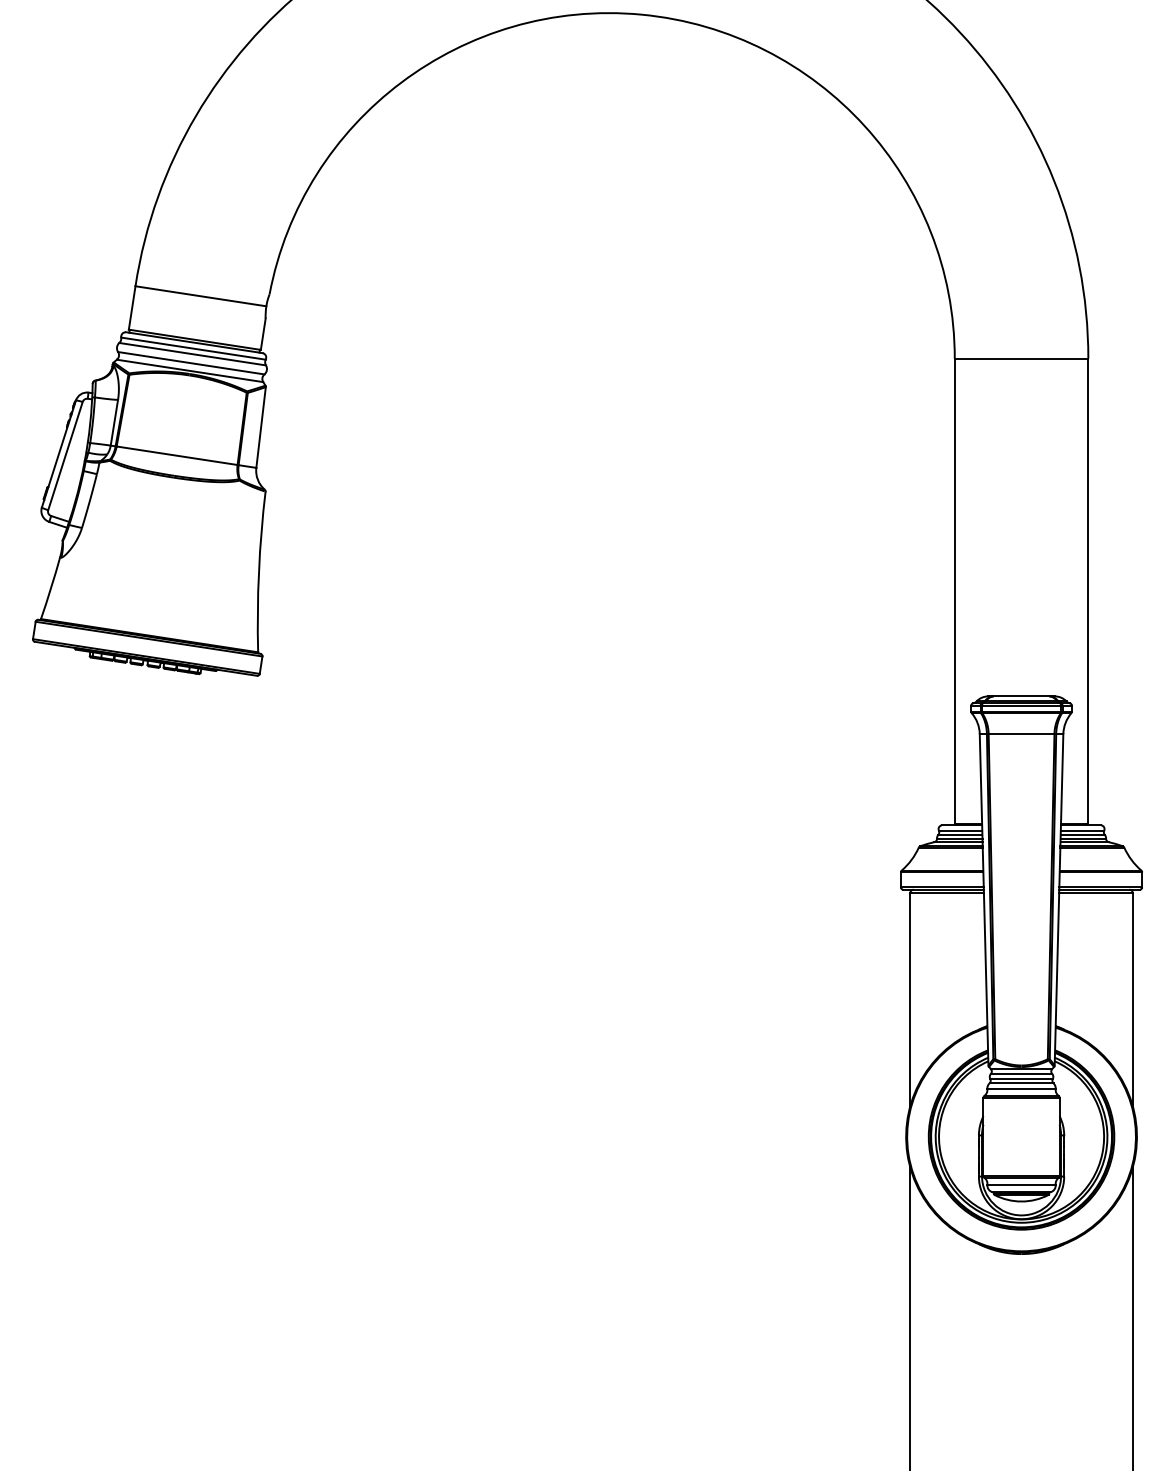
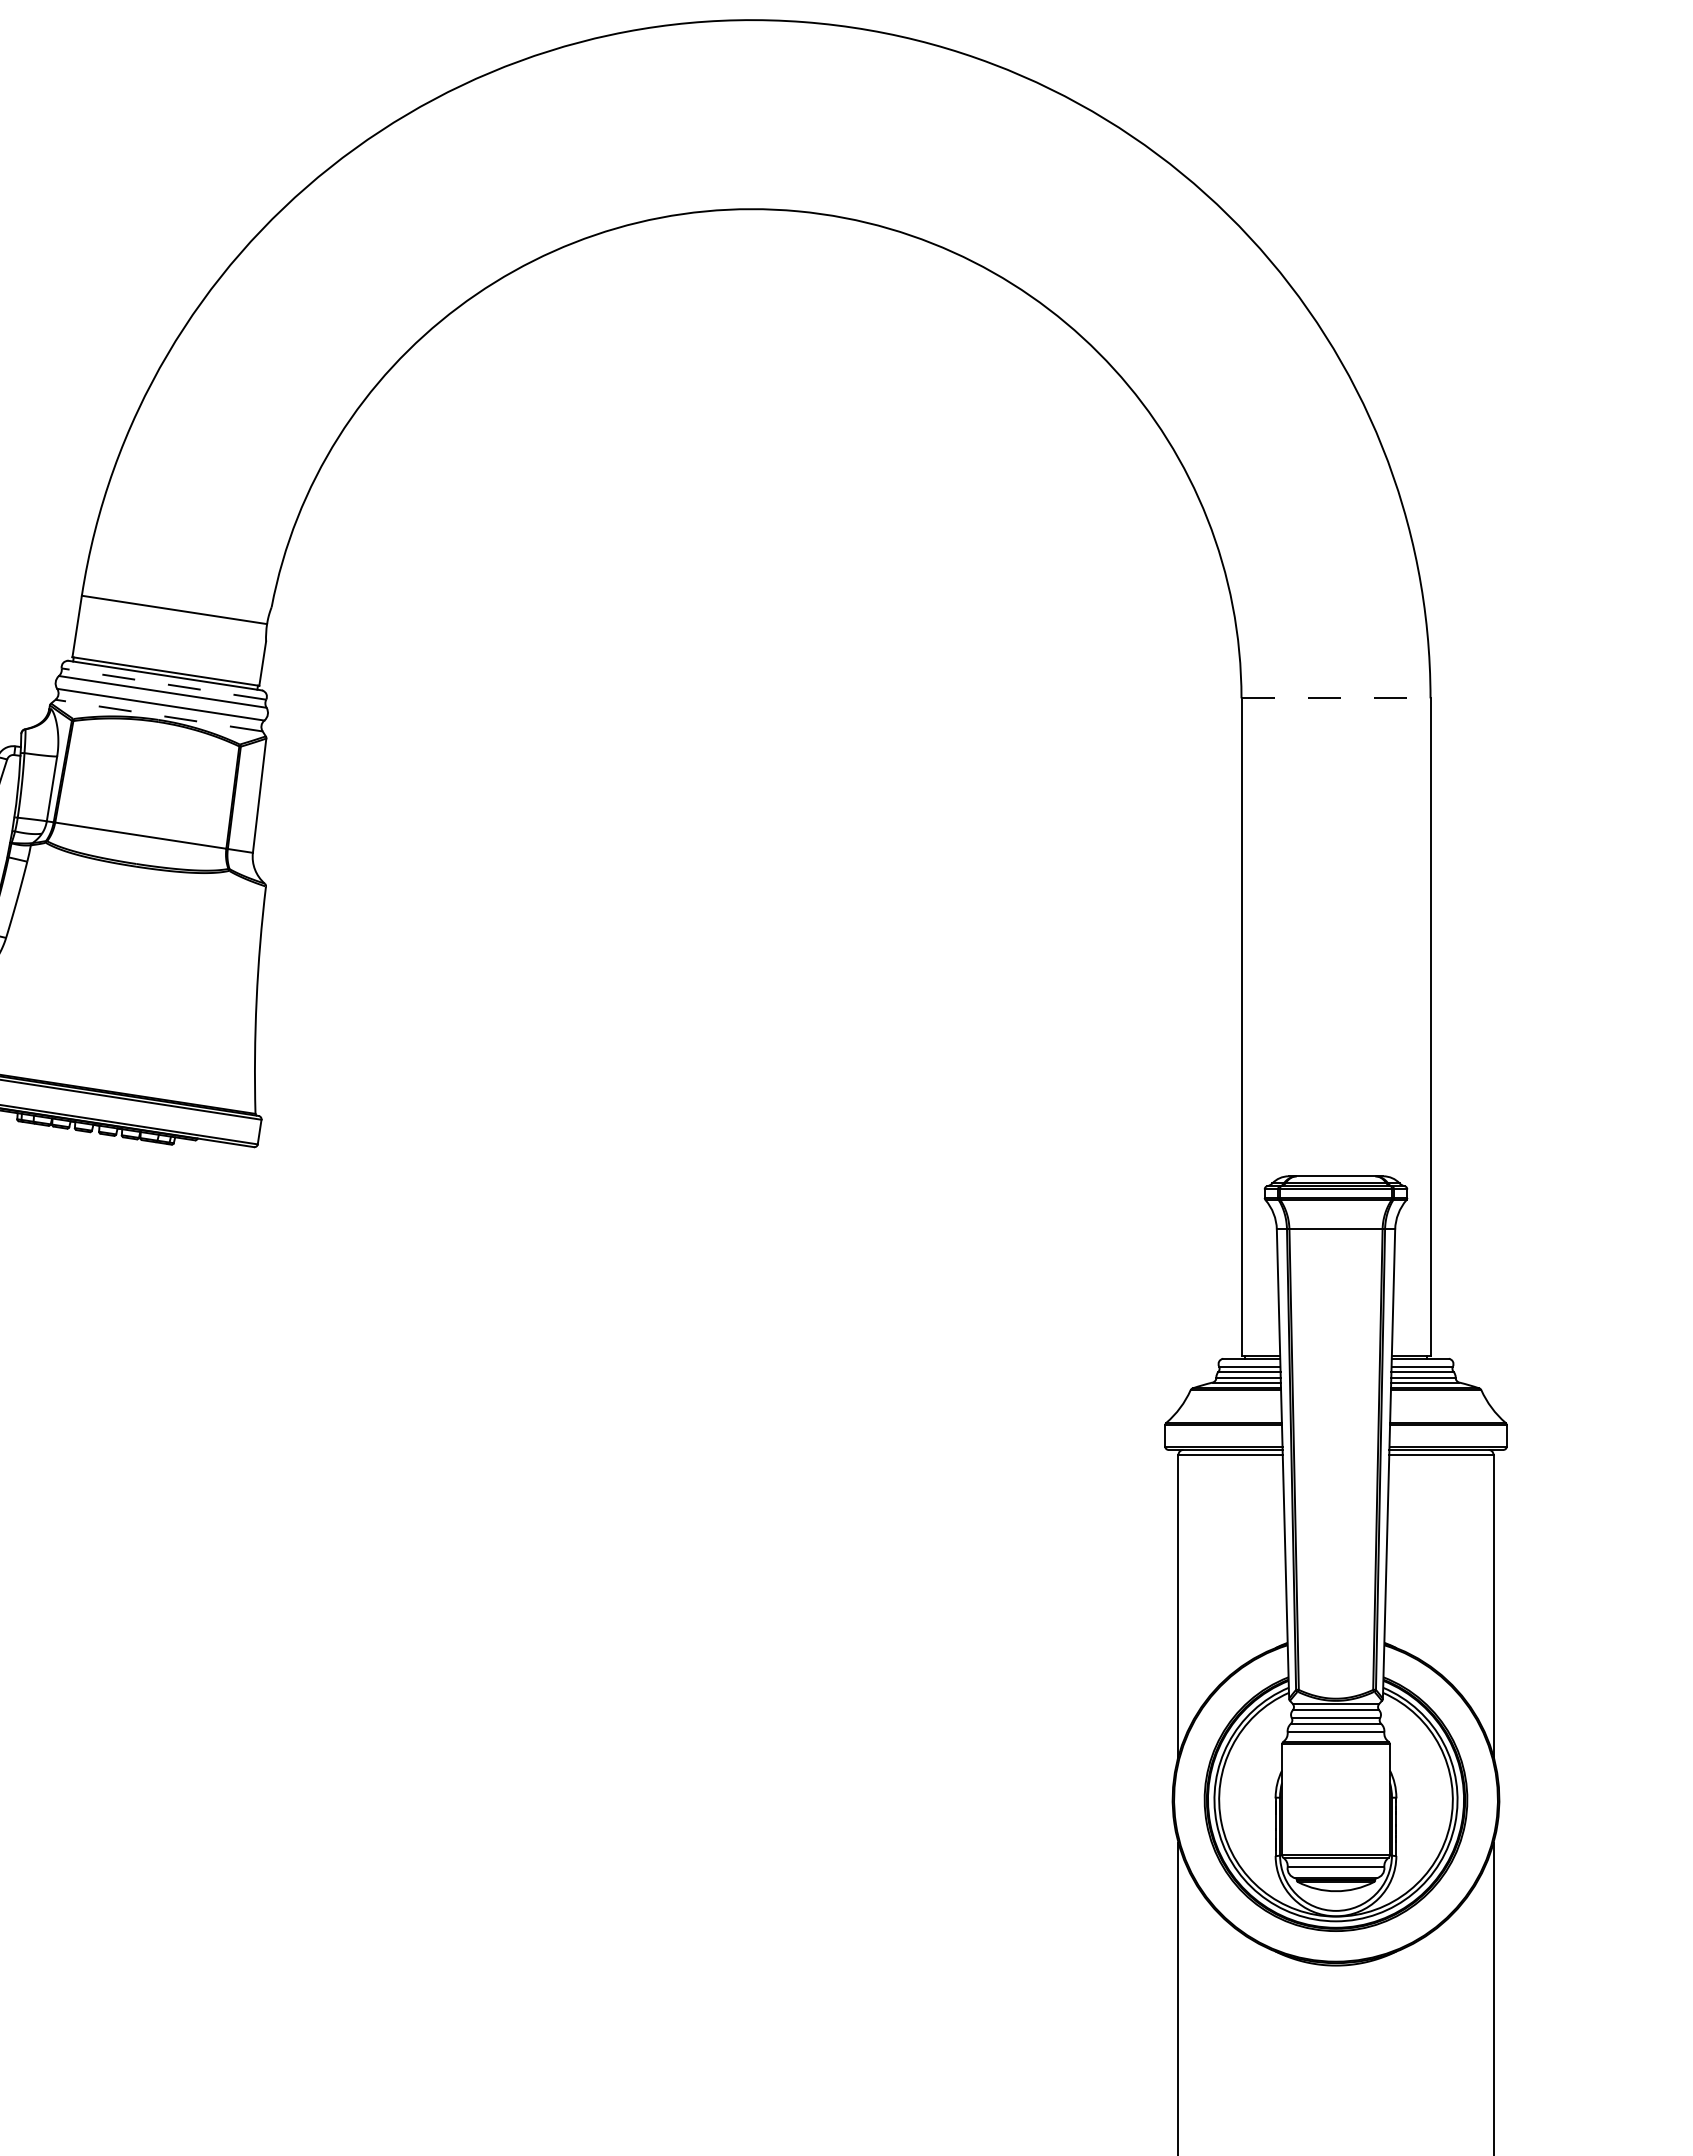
line: (193, 348) -> (163, 683), solid -> dashed
line: (1021, 358) -> (1336, 698), solid -> dashed
line: (190, 370) -> (159, 715), solid -> dashed

